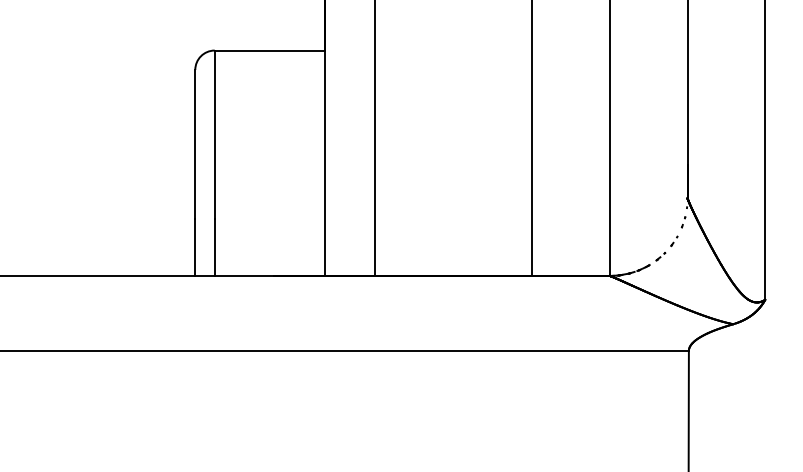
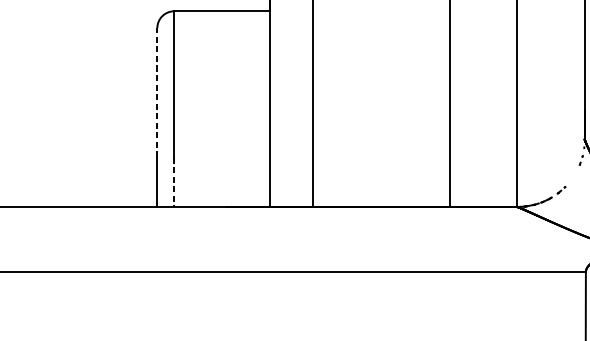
line: (195, 143) -> (157, 91), solid -> dashed
part: (674, 241) -> (573, 177), removed
line: (214, 247) -> (174, 182), solid -> dashed

